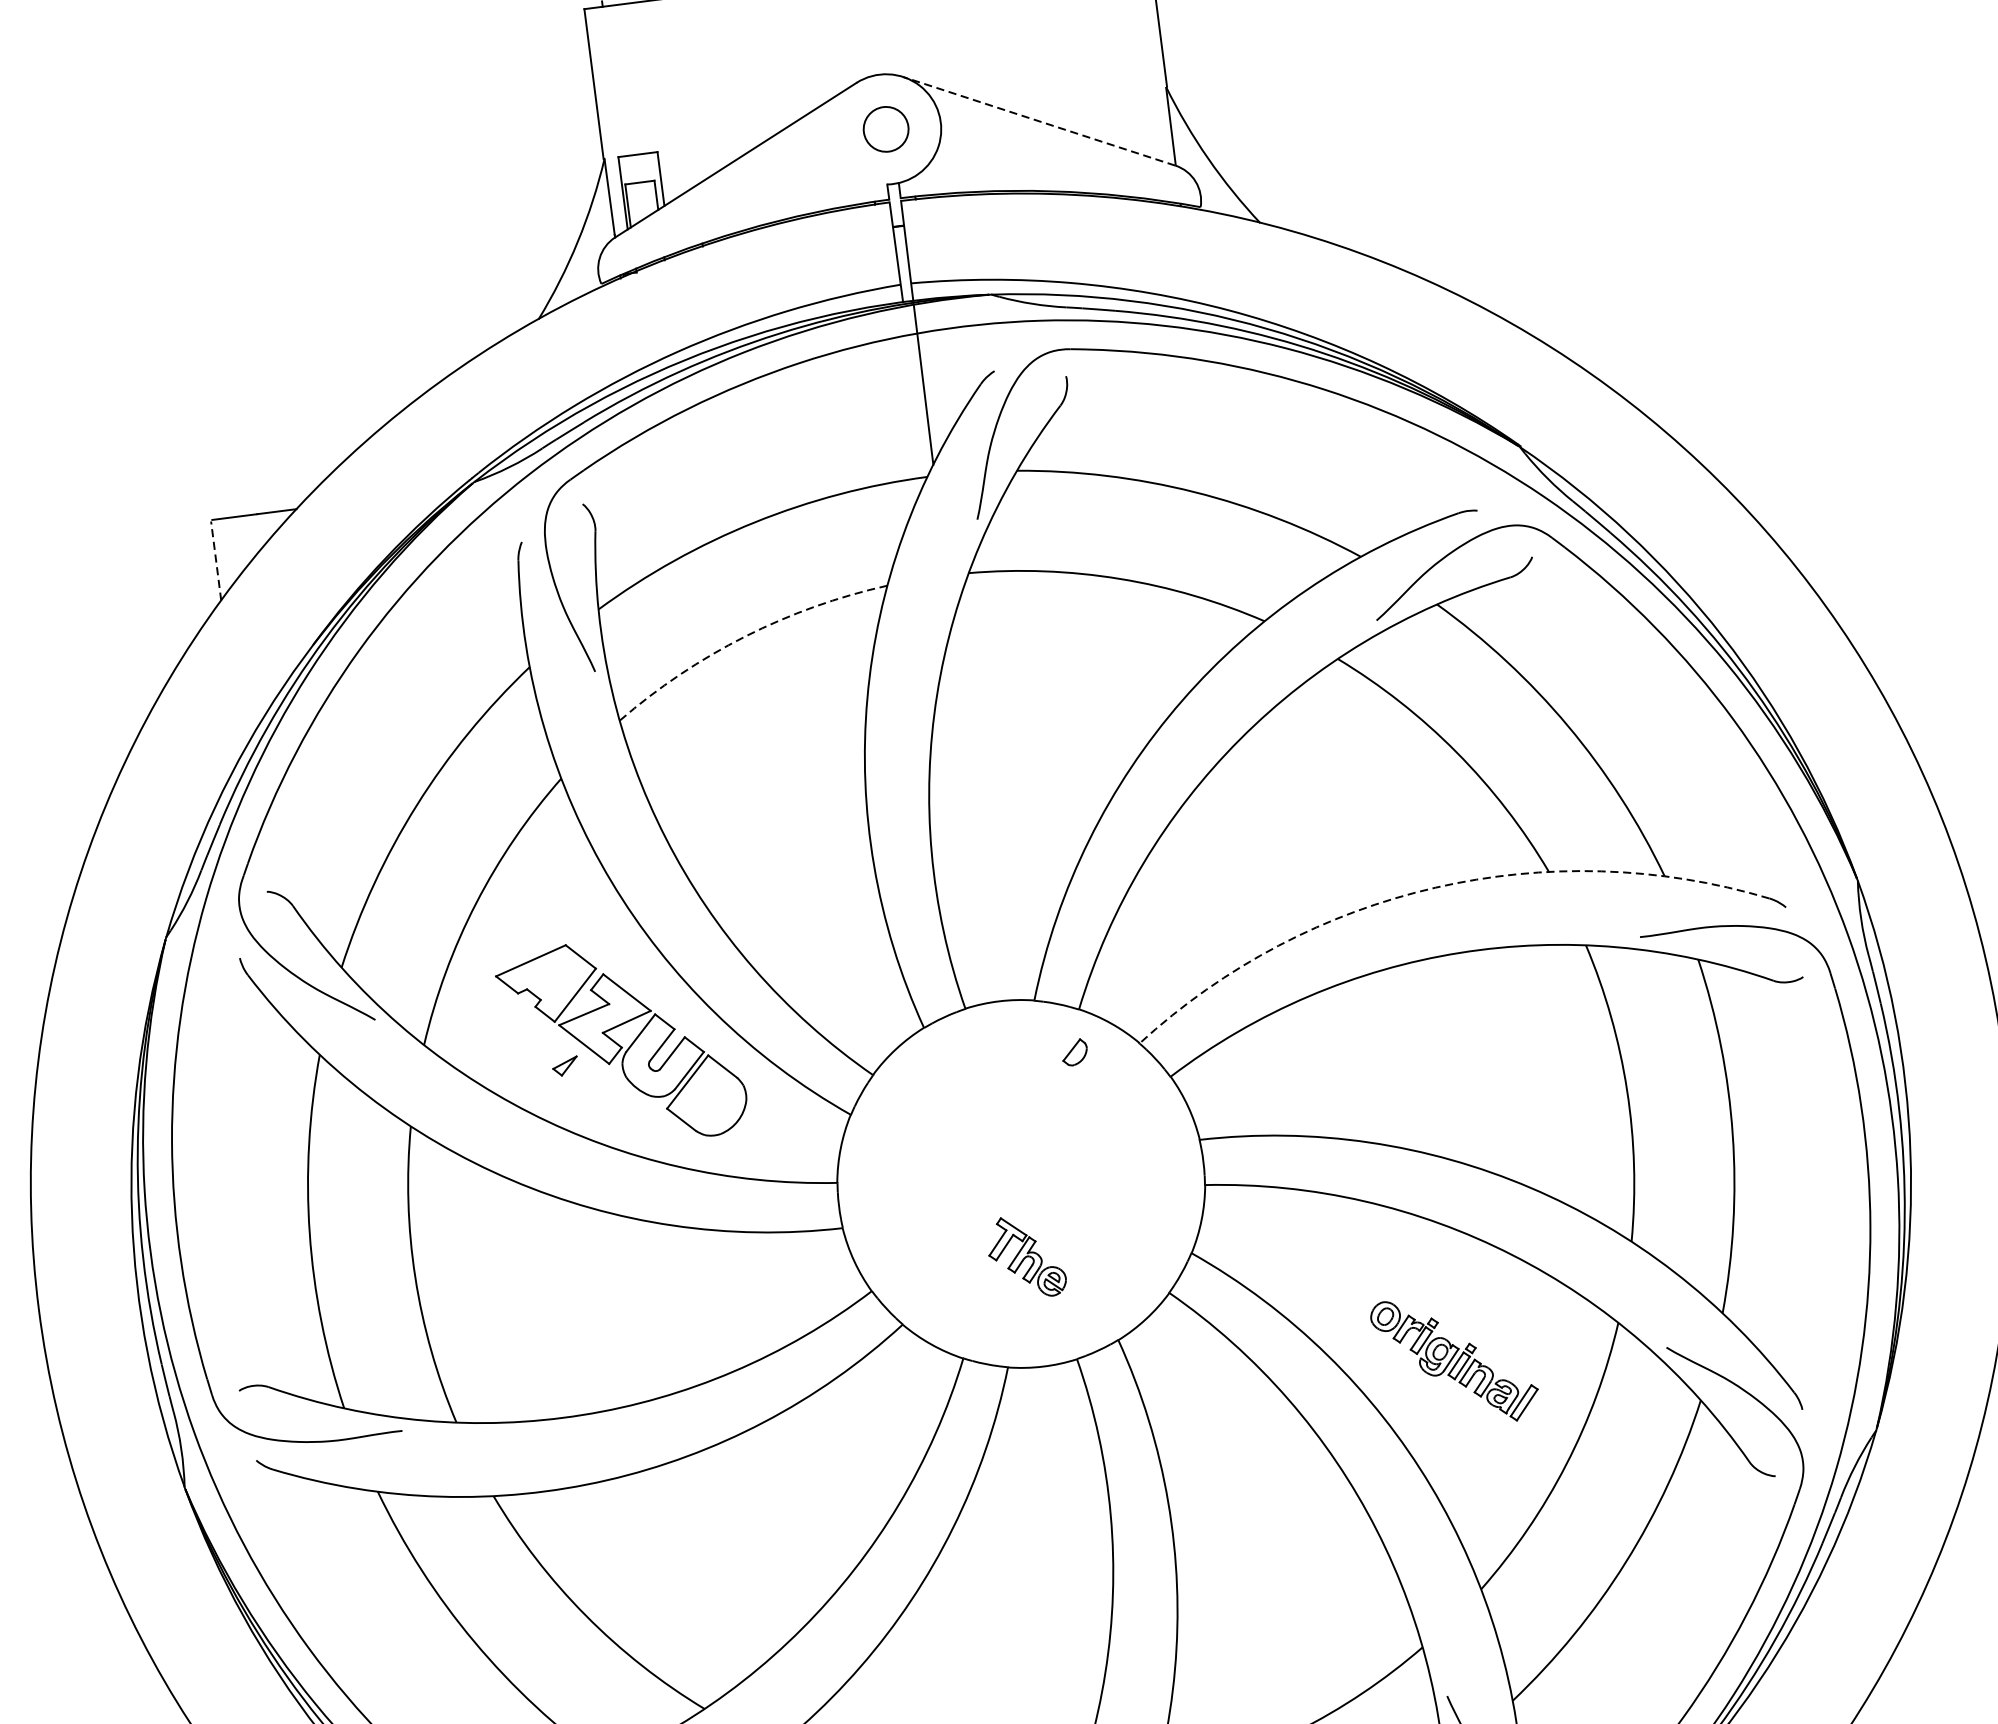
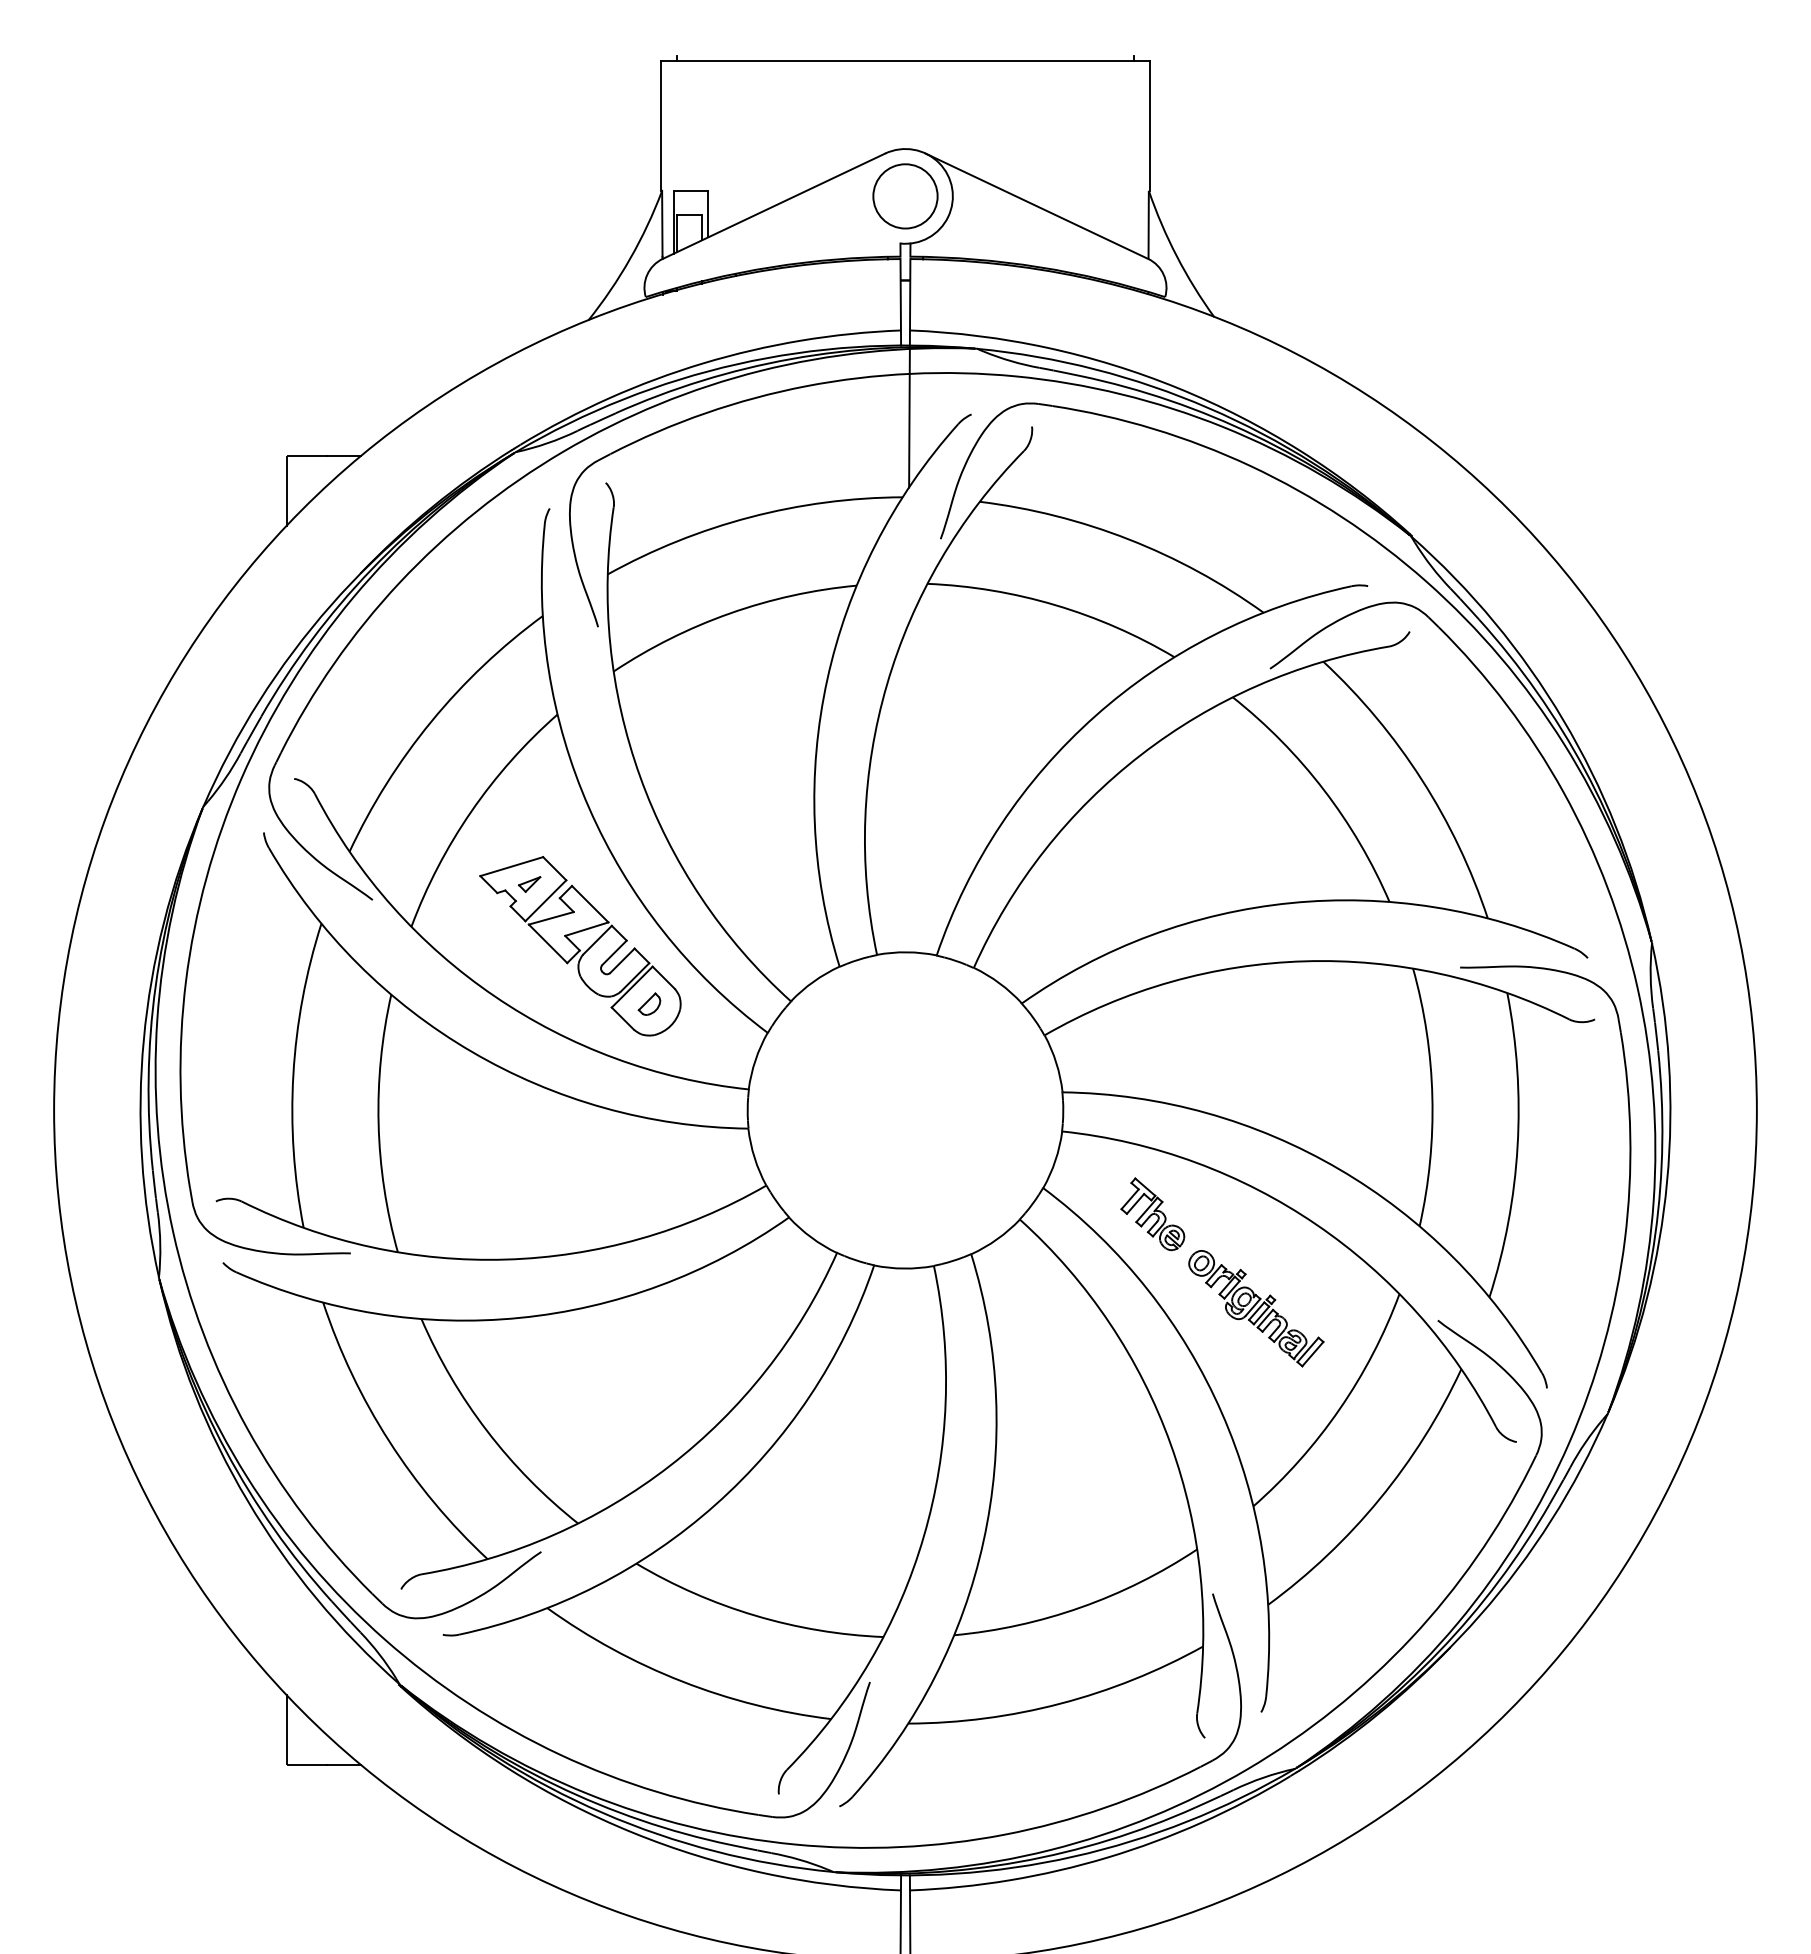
line: (1038, 121) -> (1036, 206), dashed -> solid
circle: (886, 129) -> (905, 196), size x1.67
line: (216, 560) -> (287, 490), dashed -> solid
arc: (744, 636) -> (729, 613), dashed -> solid
arc: (1434, 888) -> (1290, 903), dashed -> solid
part: (1074, 1051) -> (649, 1003), moved
part: (565, 1066) -> (529, 884), moved
part: (1025, 1257) -> (1152, 1214), moved

